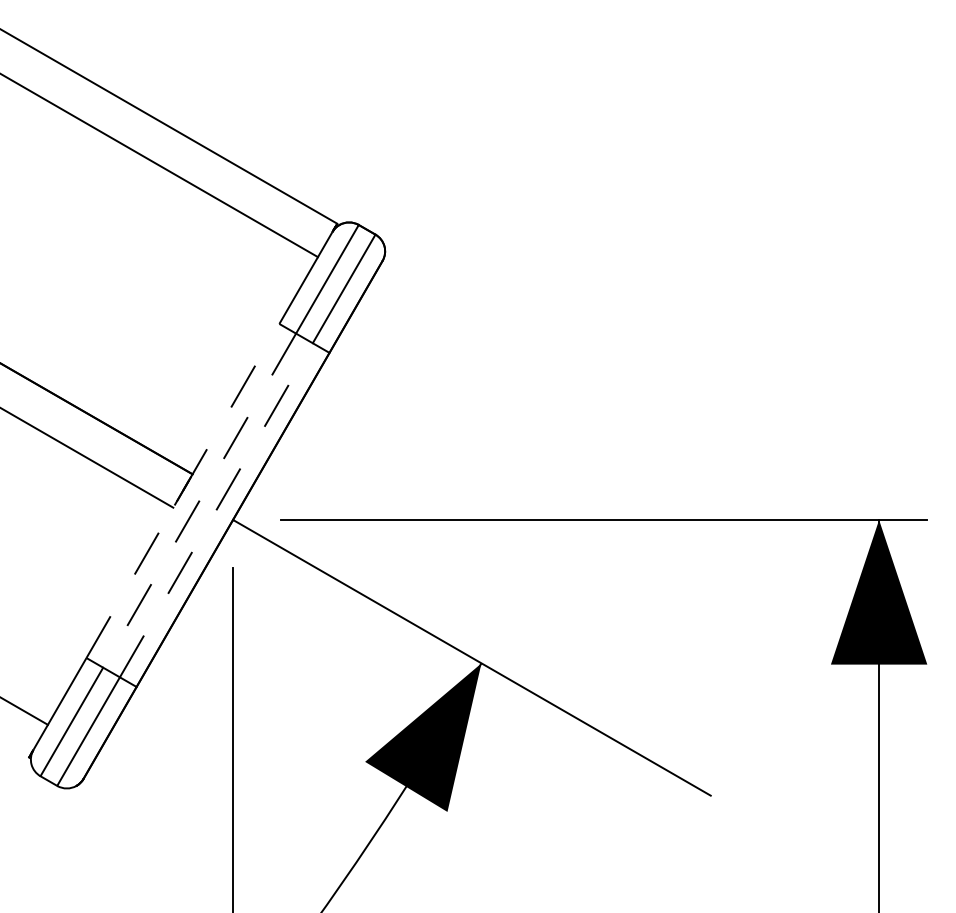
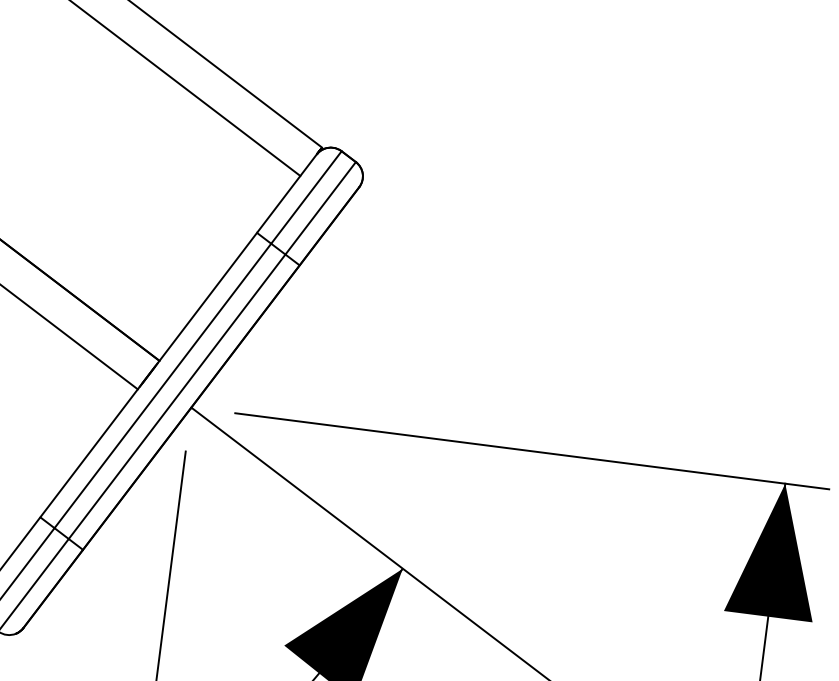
line: (182, 491) -> (148, 375), dashed -> solid
line: (199, 500) -> (162, 385), dashed -> solid
line: (216, 510) -> (177, 396), dashed -> solid

